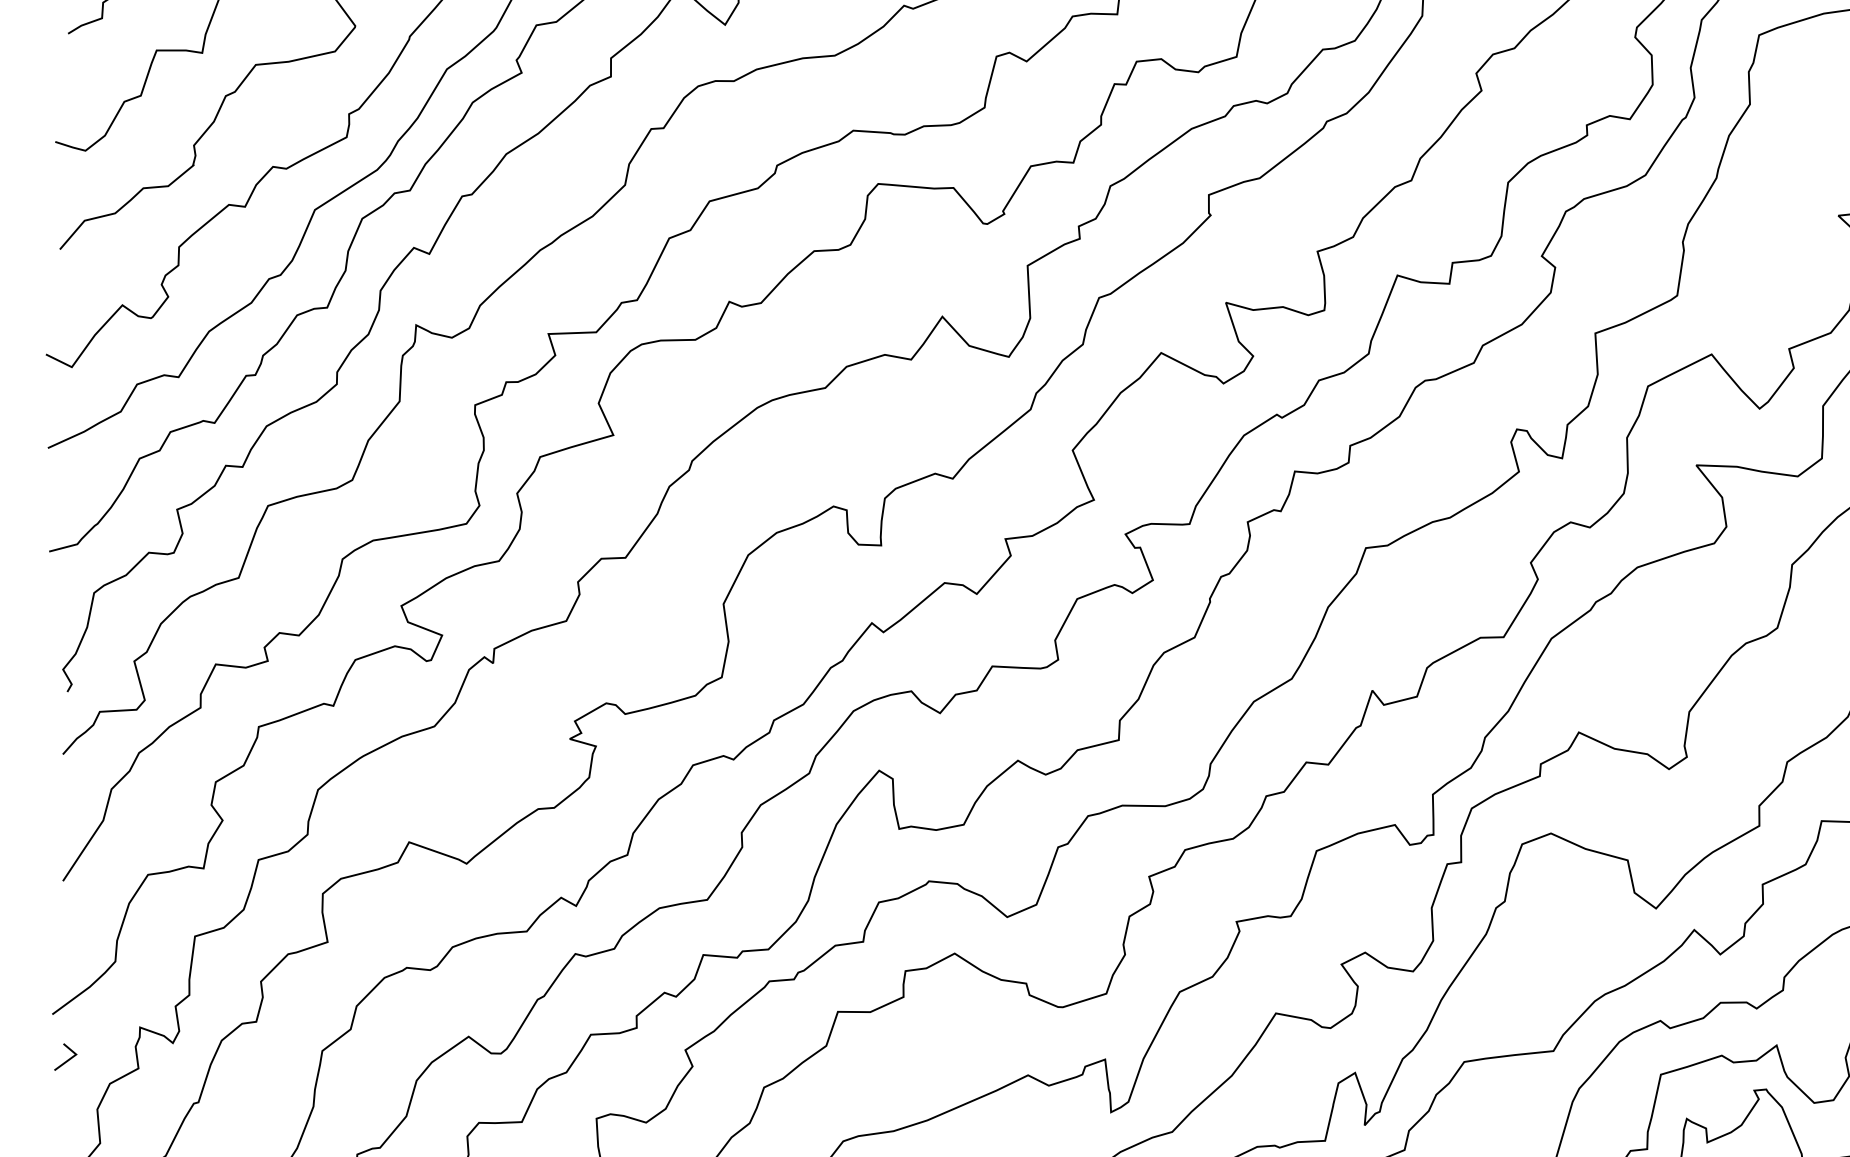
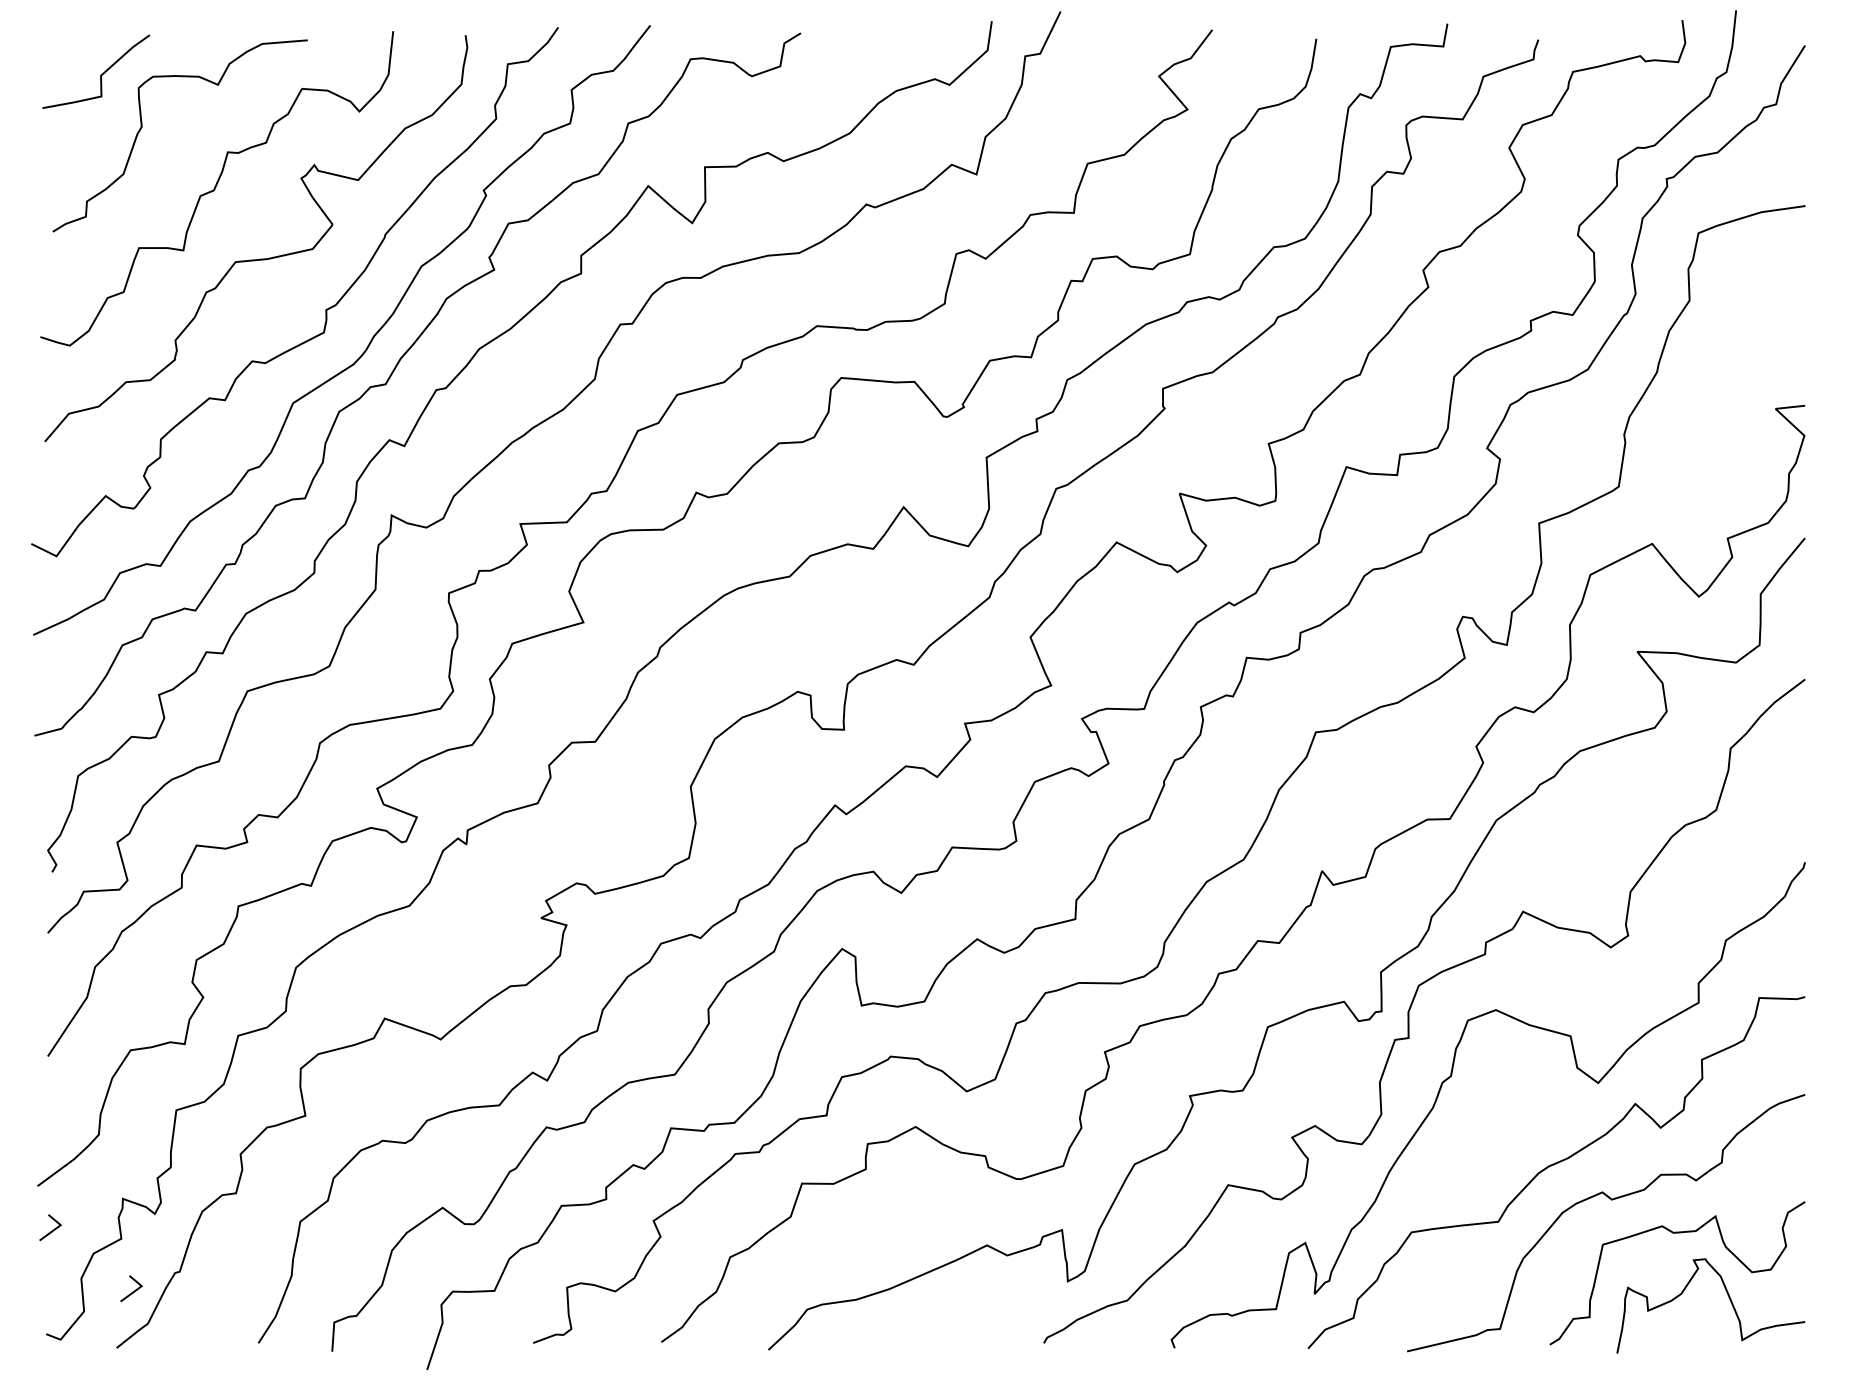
line: (149, 1122) -> (132, 1291), added

